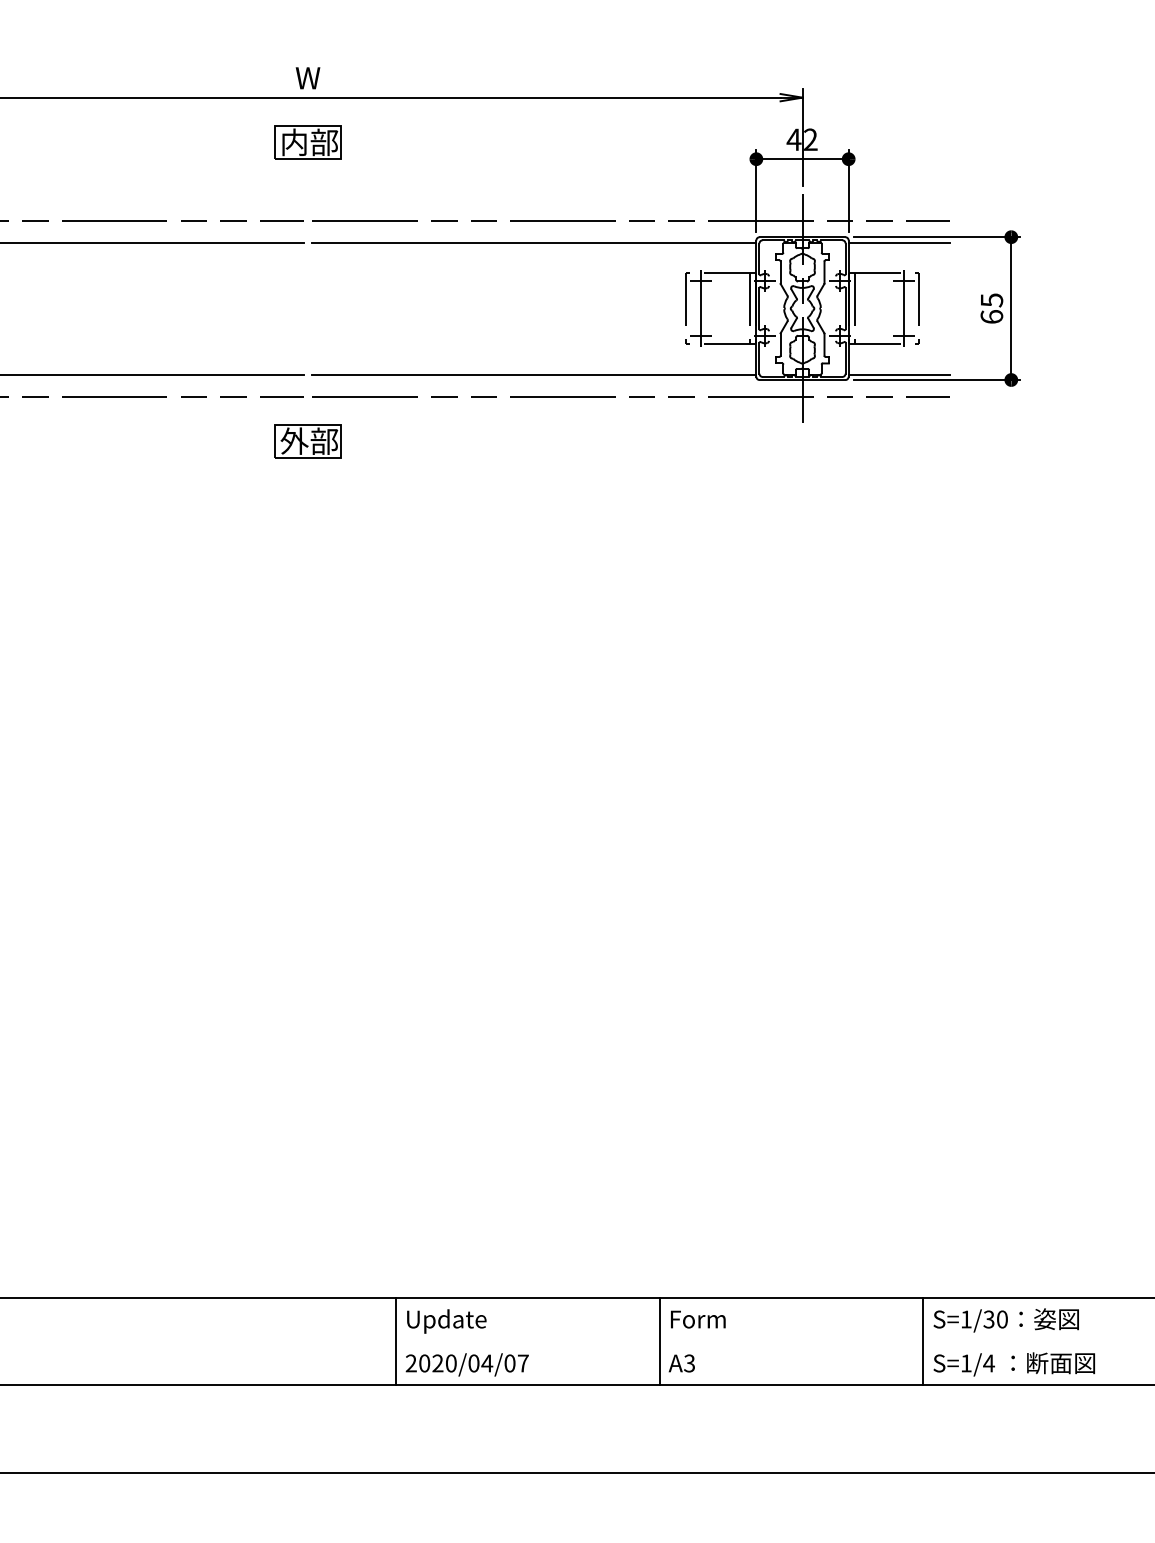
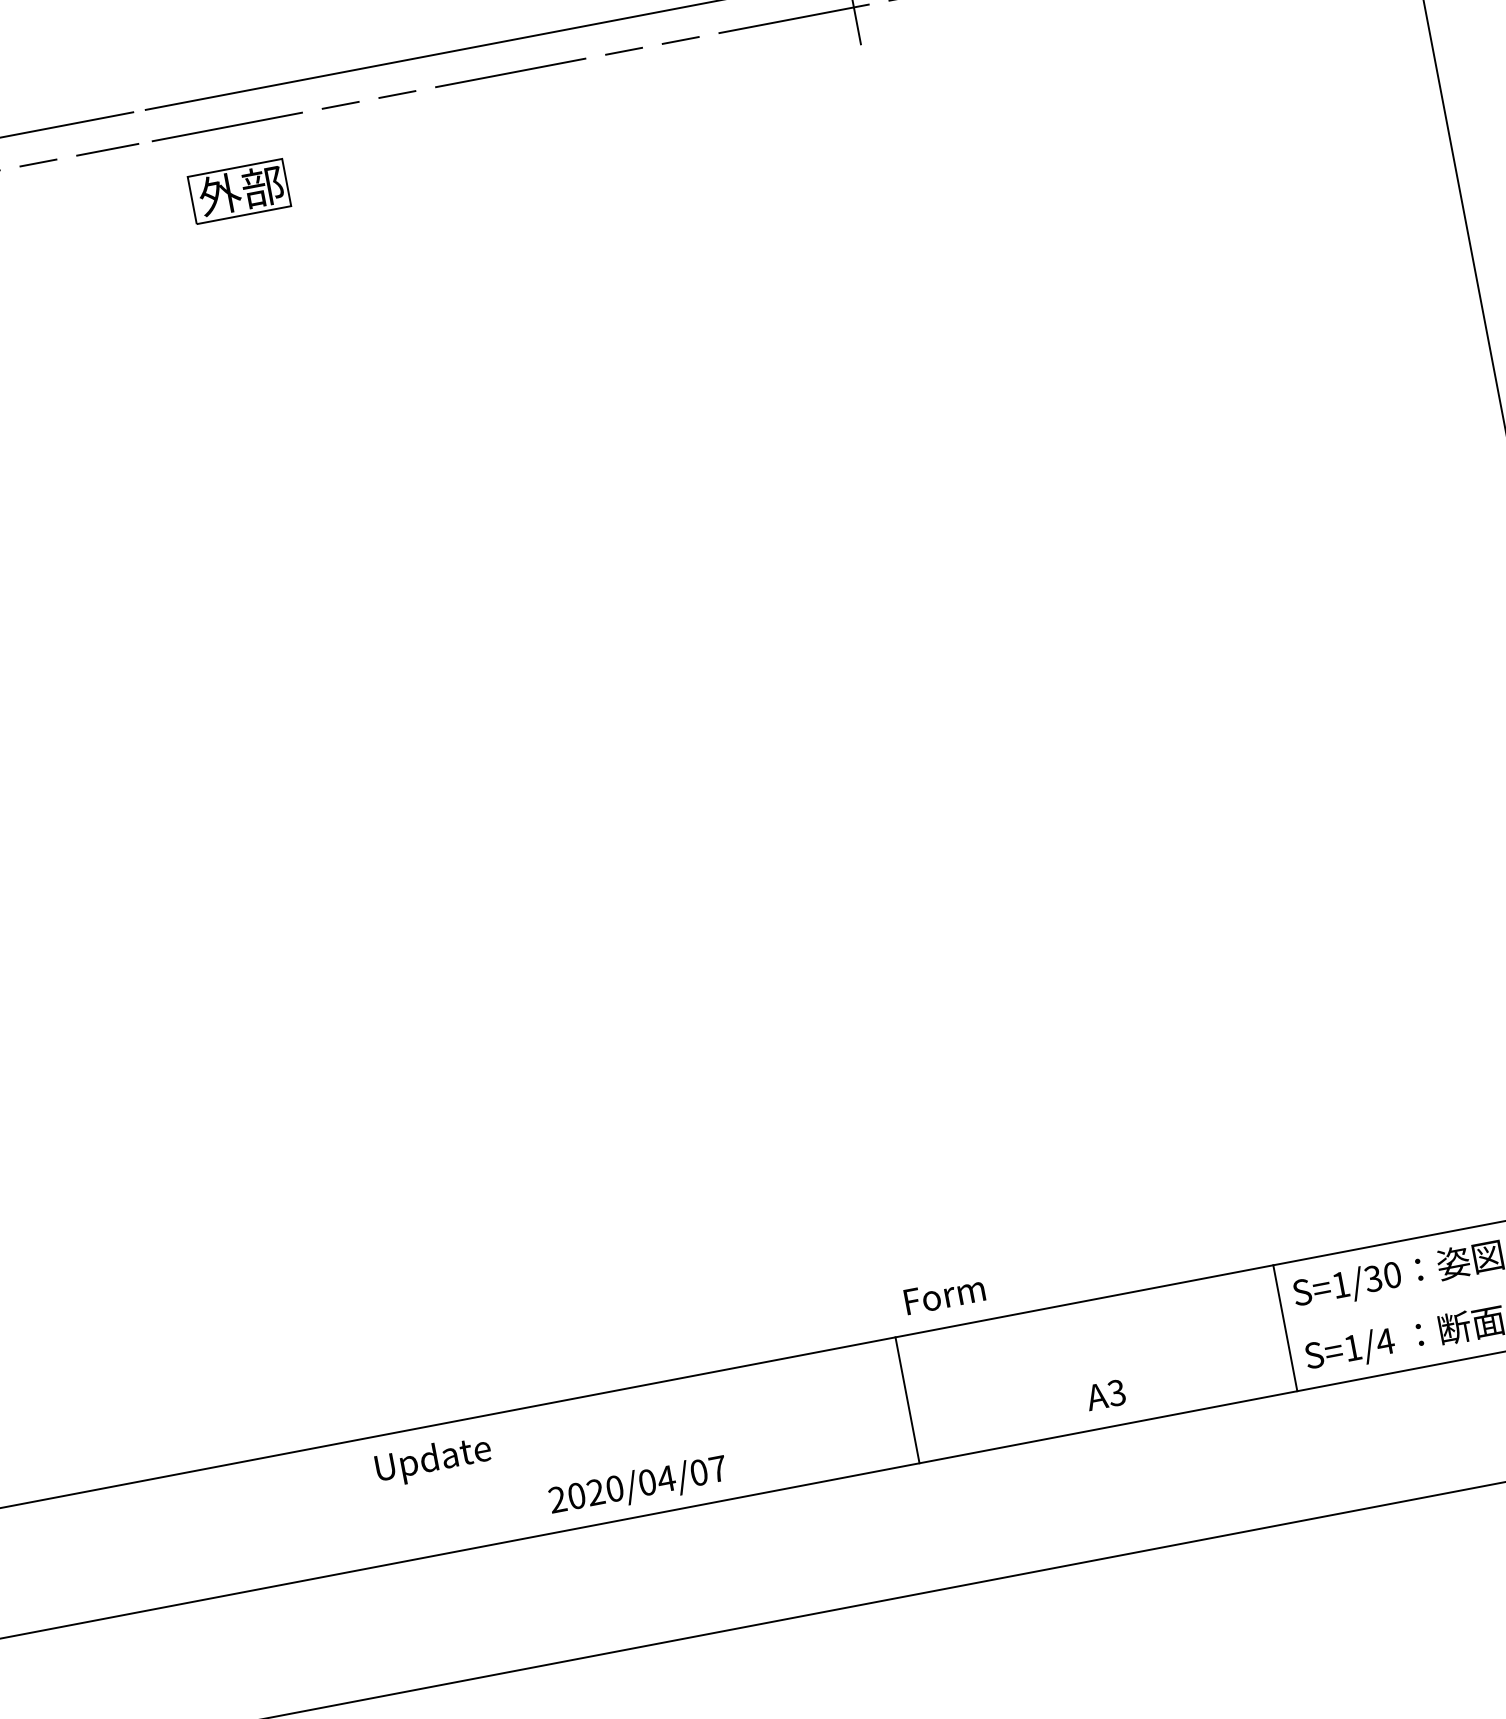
part: (307, 441) -> (238, 191), moved
text: (698, 1319) -> (945, 1295), moved
text: (446, 1321) -> (433, 1461), moved
line: (395, 1341) -> (529, 1472), removed
text: (681, 1363) -> (1105, 1395), moved

